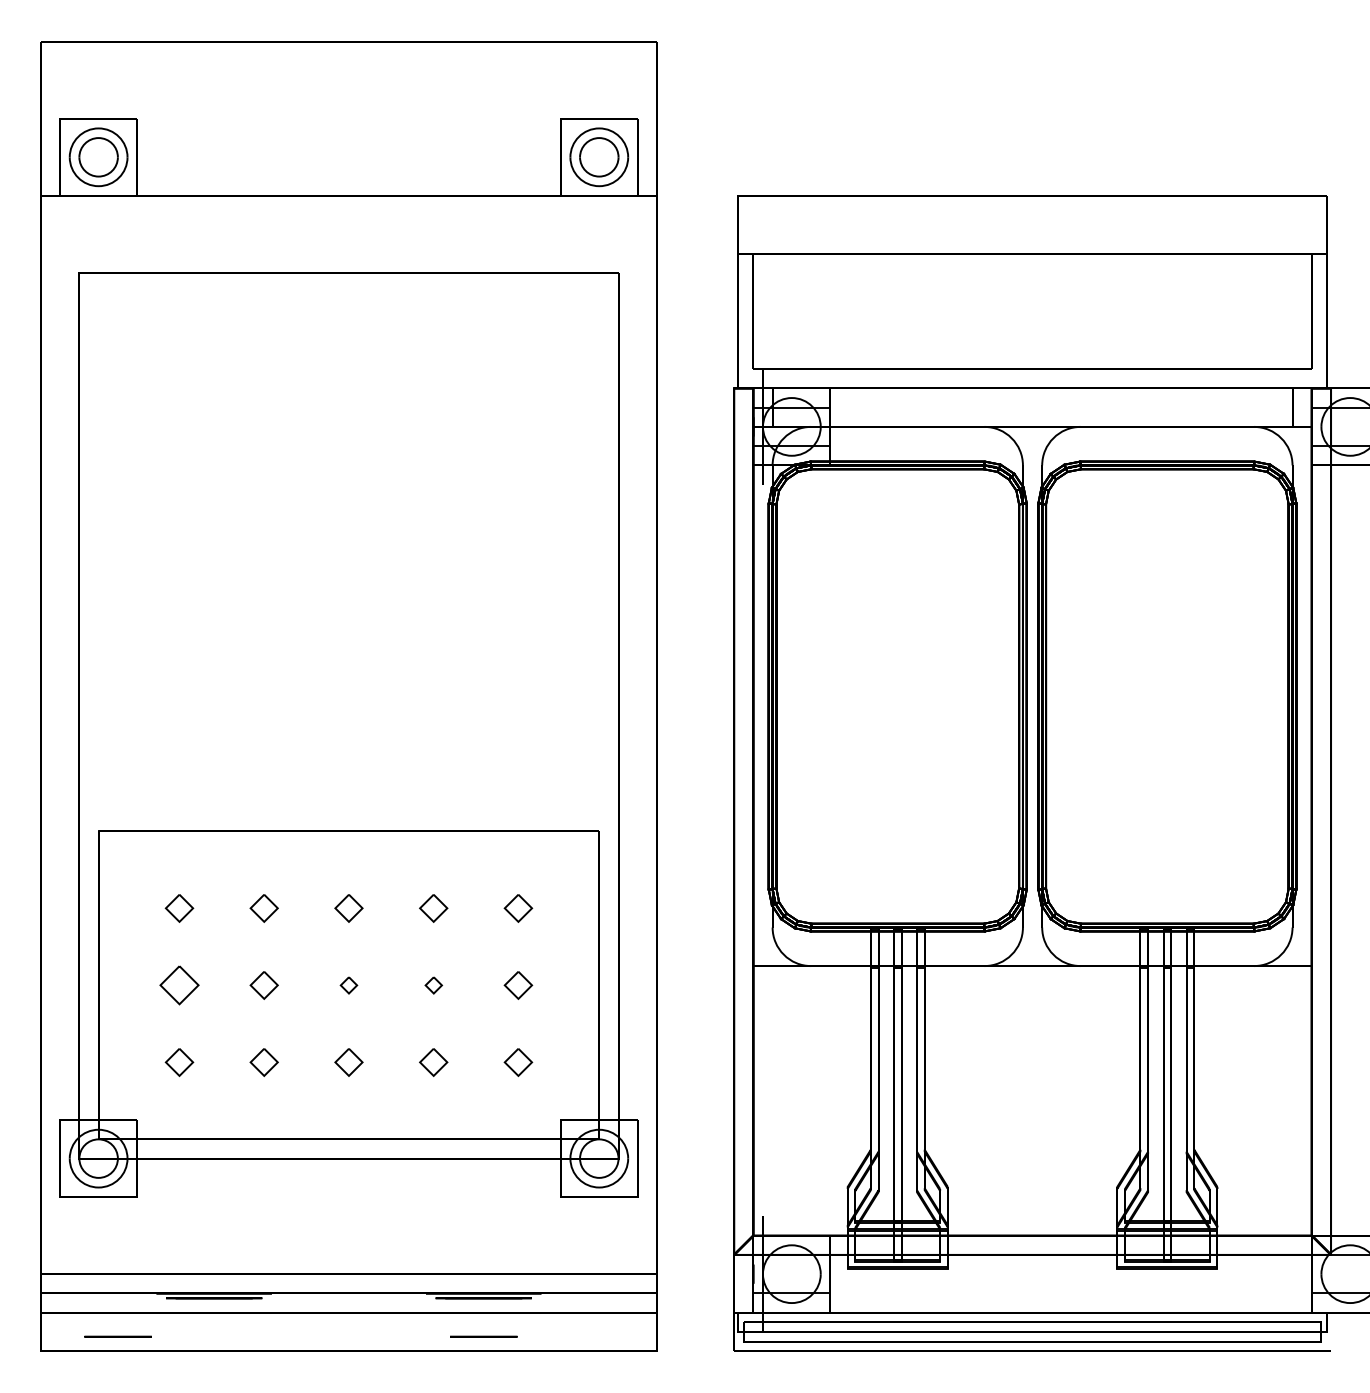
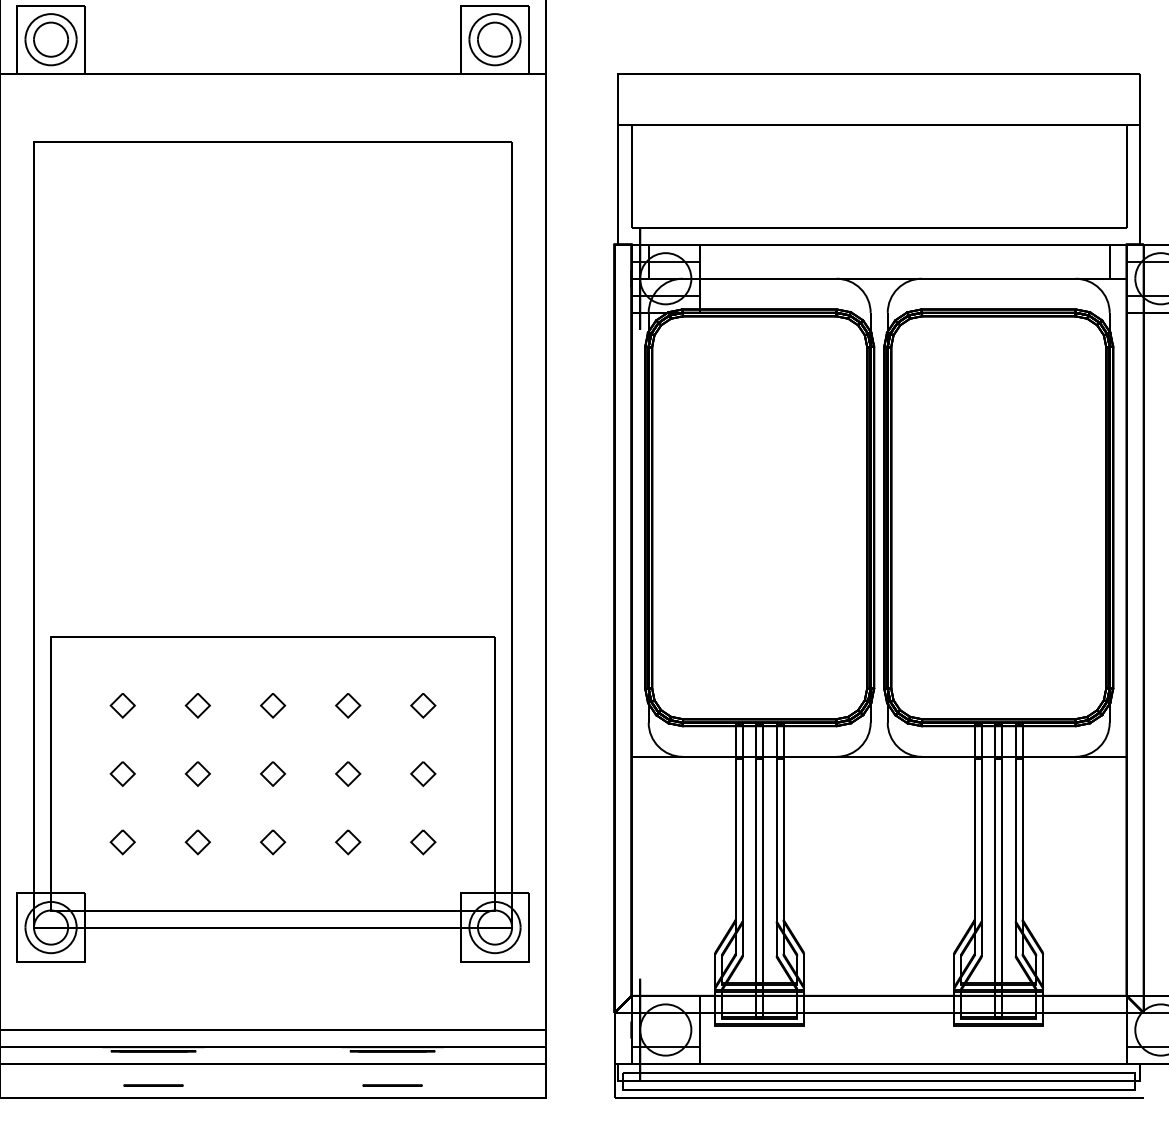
part: (179, 985) -> (122, 774), size x0.71
part: (348, 985) -> (272, 774), size x1.67
part: (433, 985) -> (347, 774), size x1.67
circle: (117, 1336) -> (152, 1085), moved

